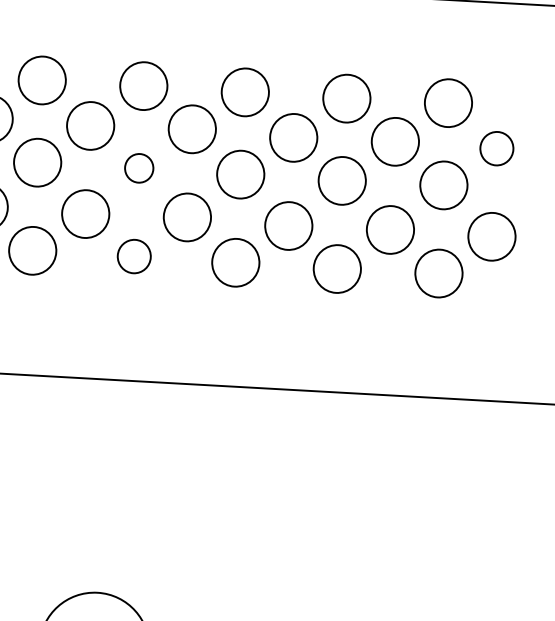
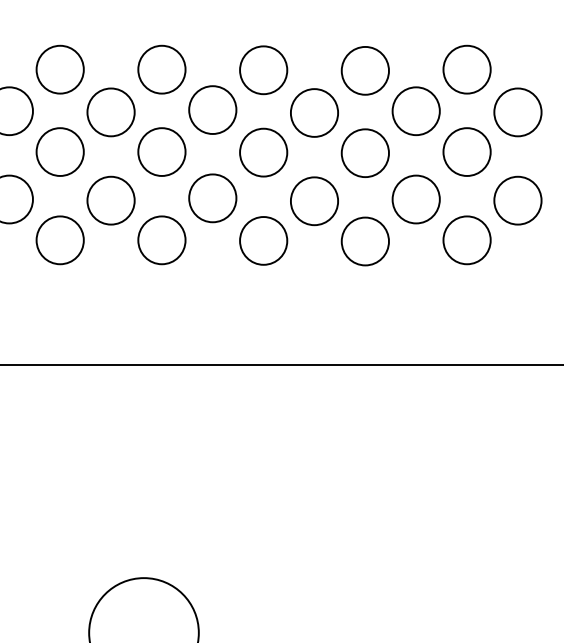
part: (496, 148) -> (517, 112), size x1.43
part: (138, 167) -> (161, 151), size x1.67
part: (133, 256) -> (161, 240), size x1.43

